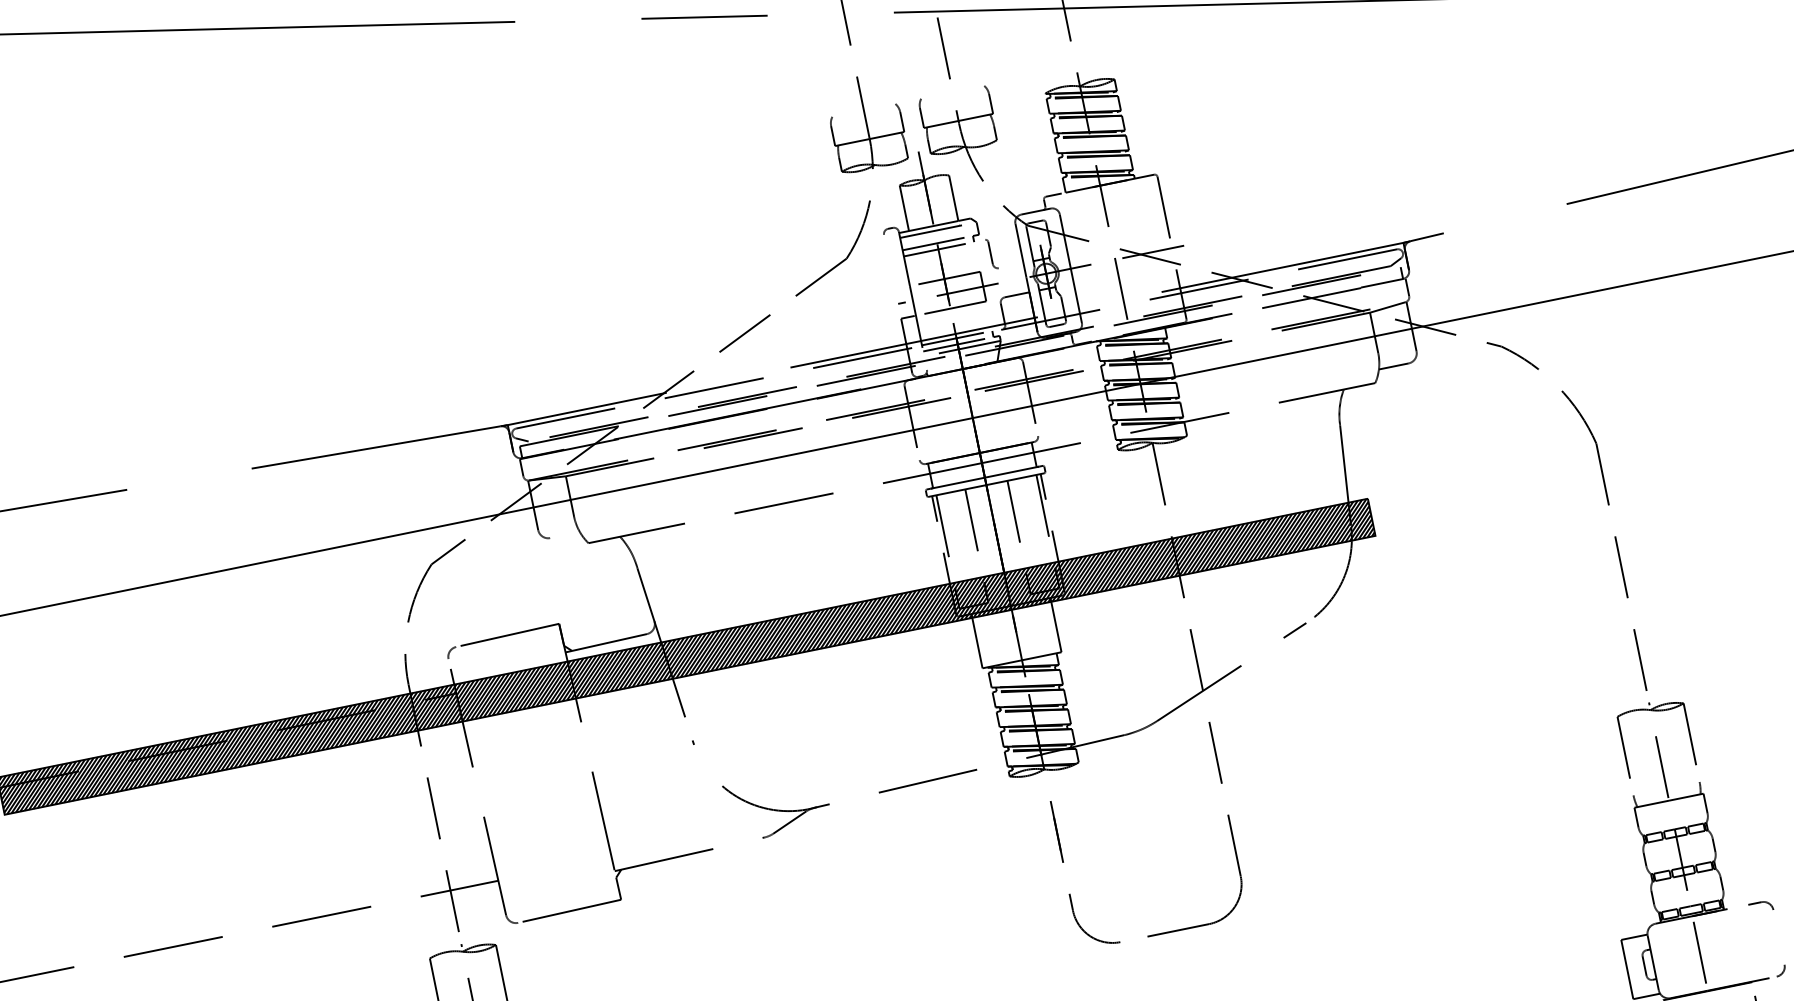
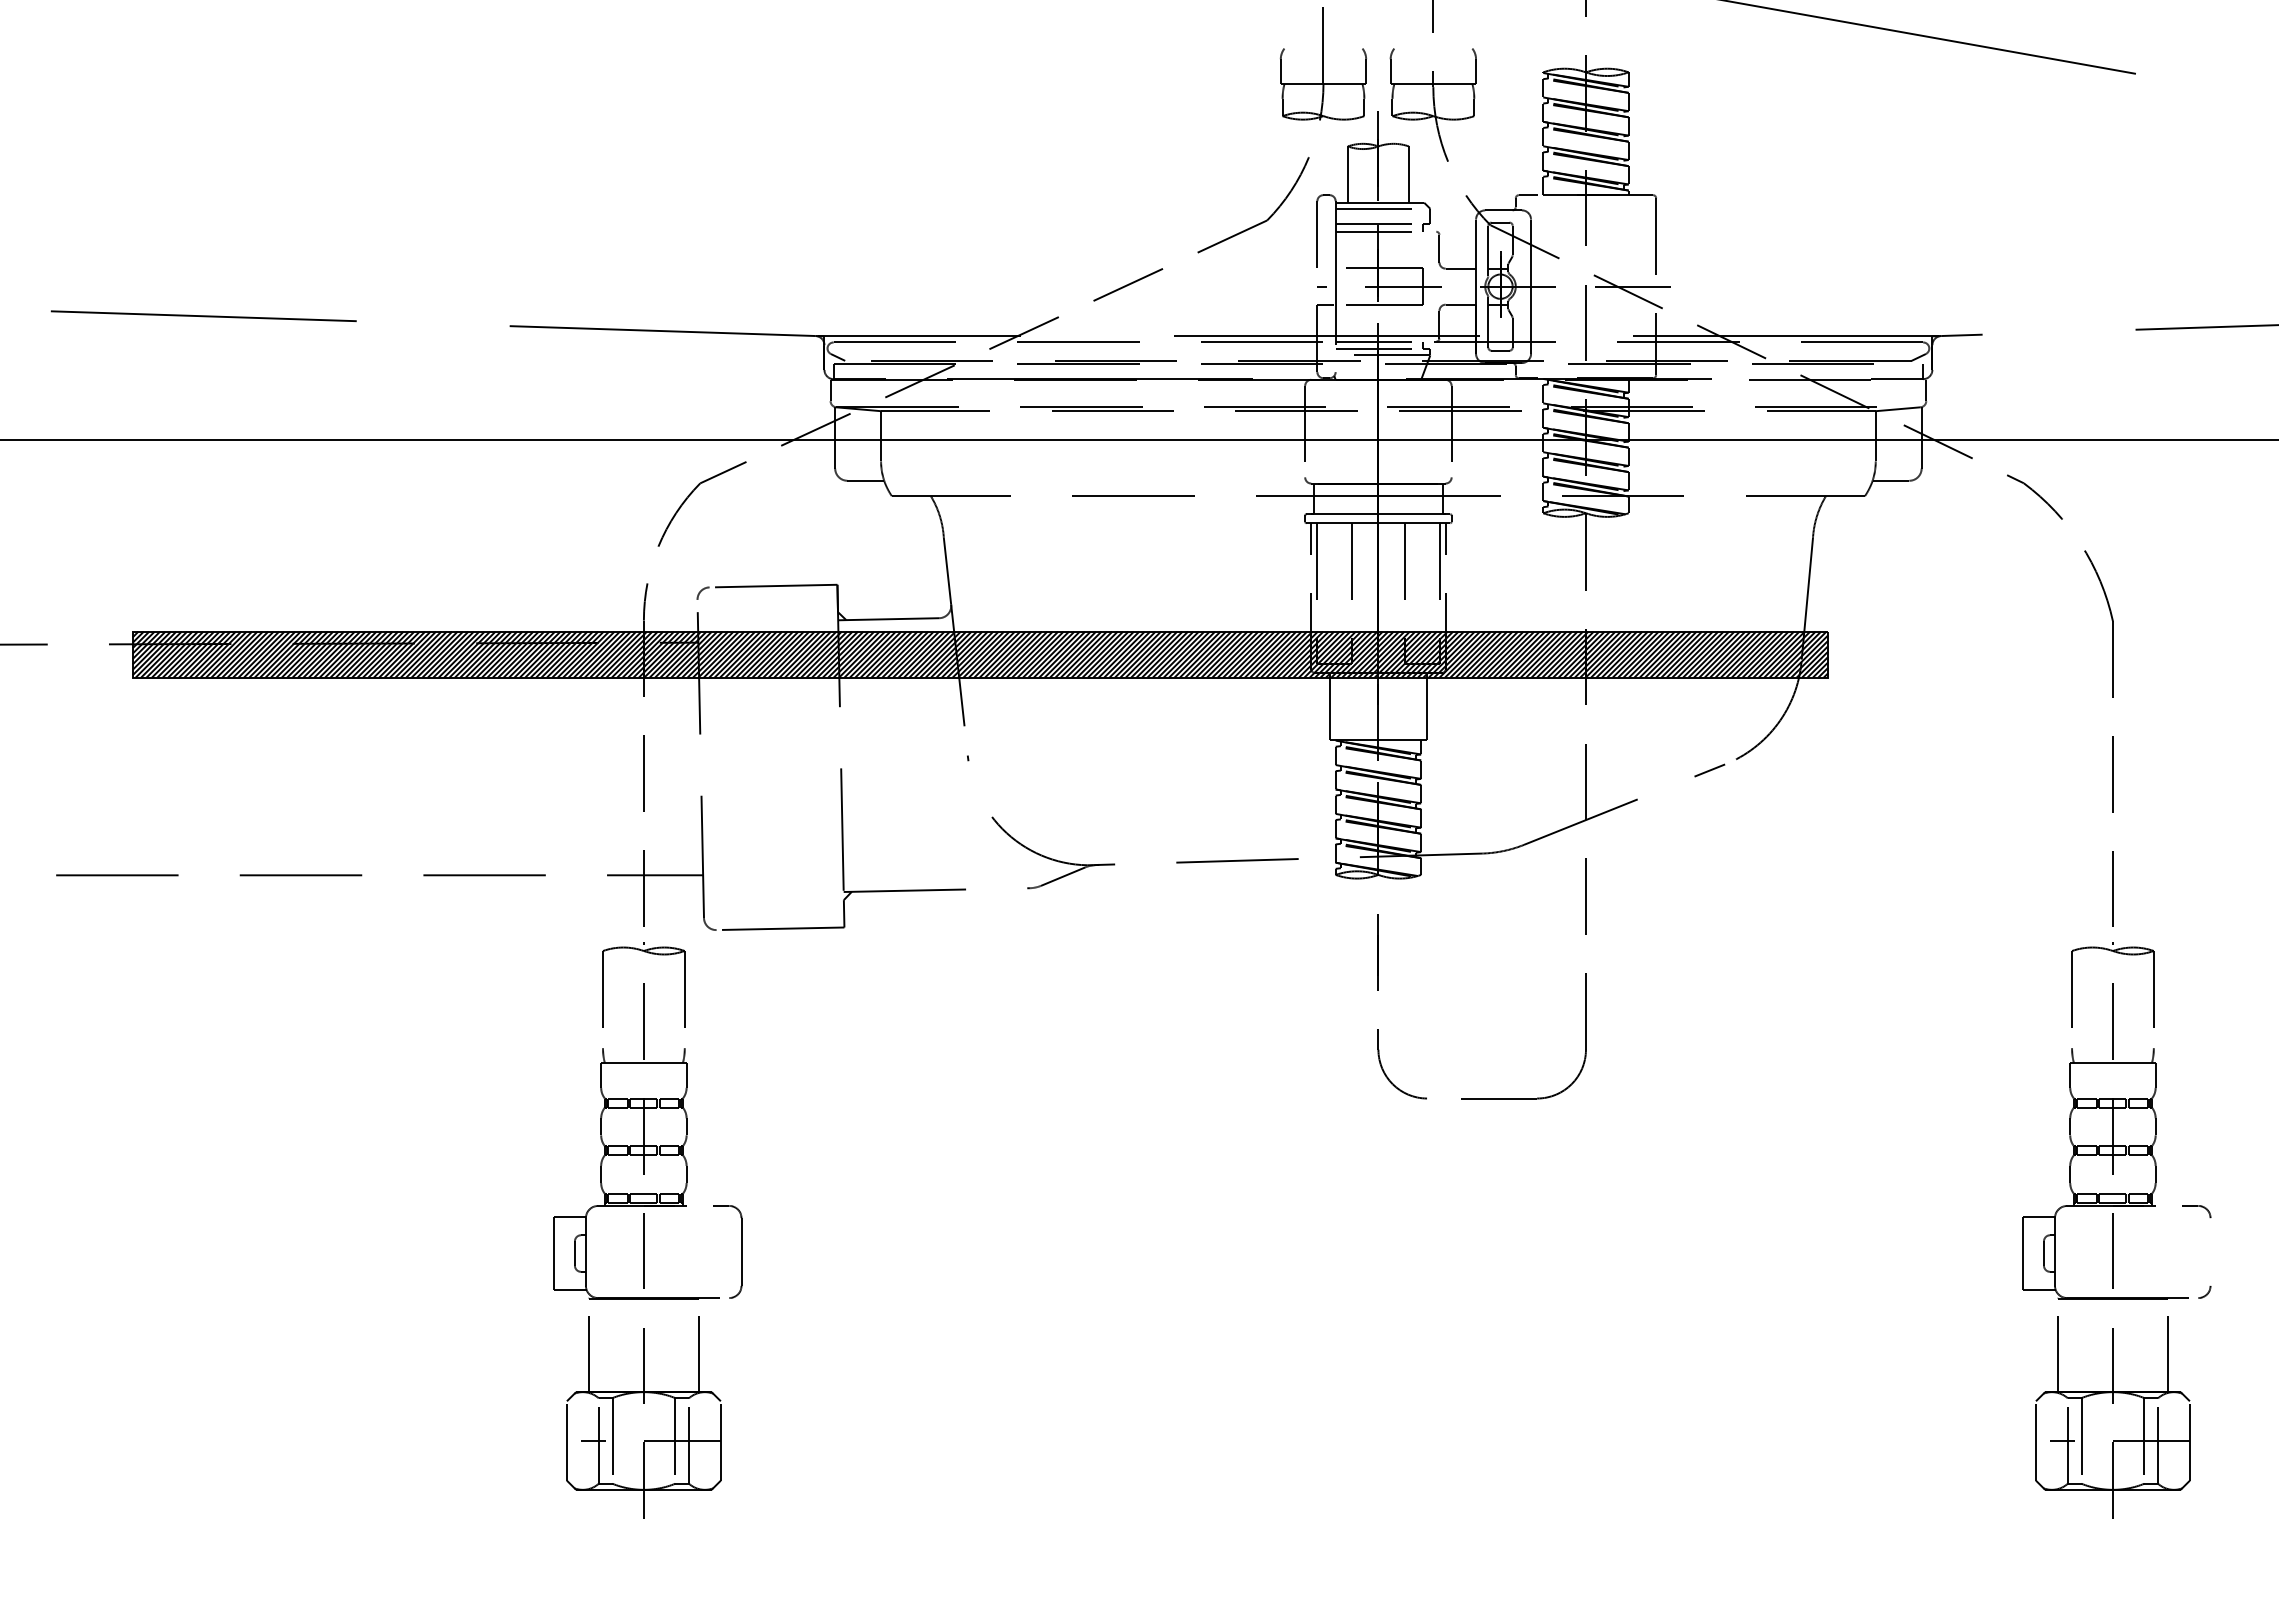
line: (889, 261) -> (1317, 234), added
line: (1010, 265) -> (1460, 268), added
line: (564, 534) -> (865, 480), added

